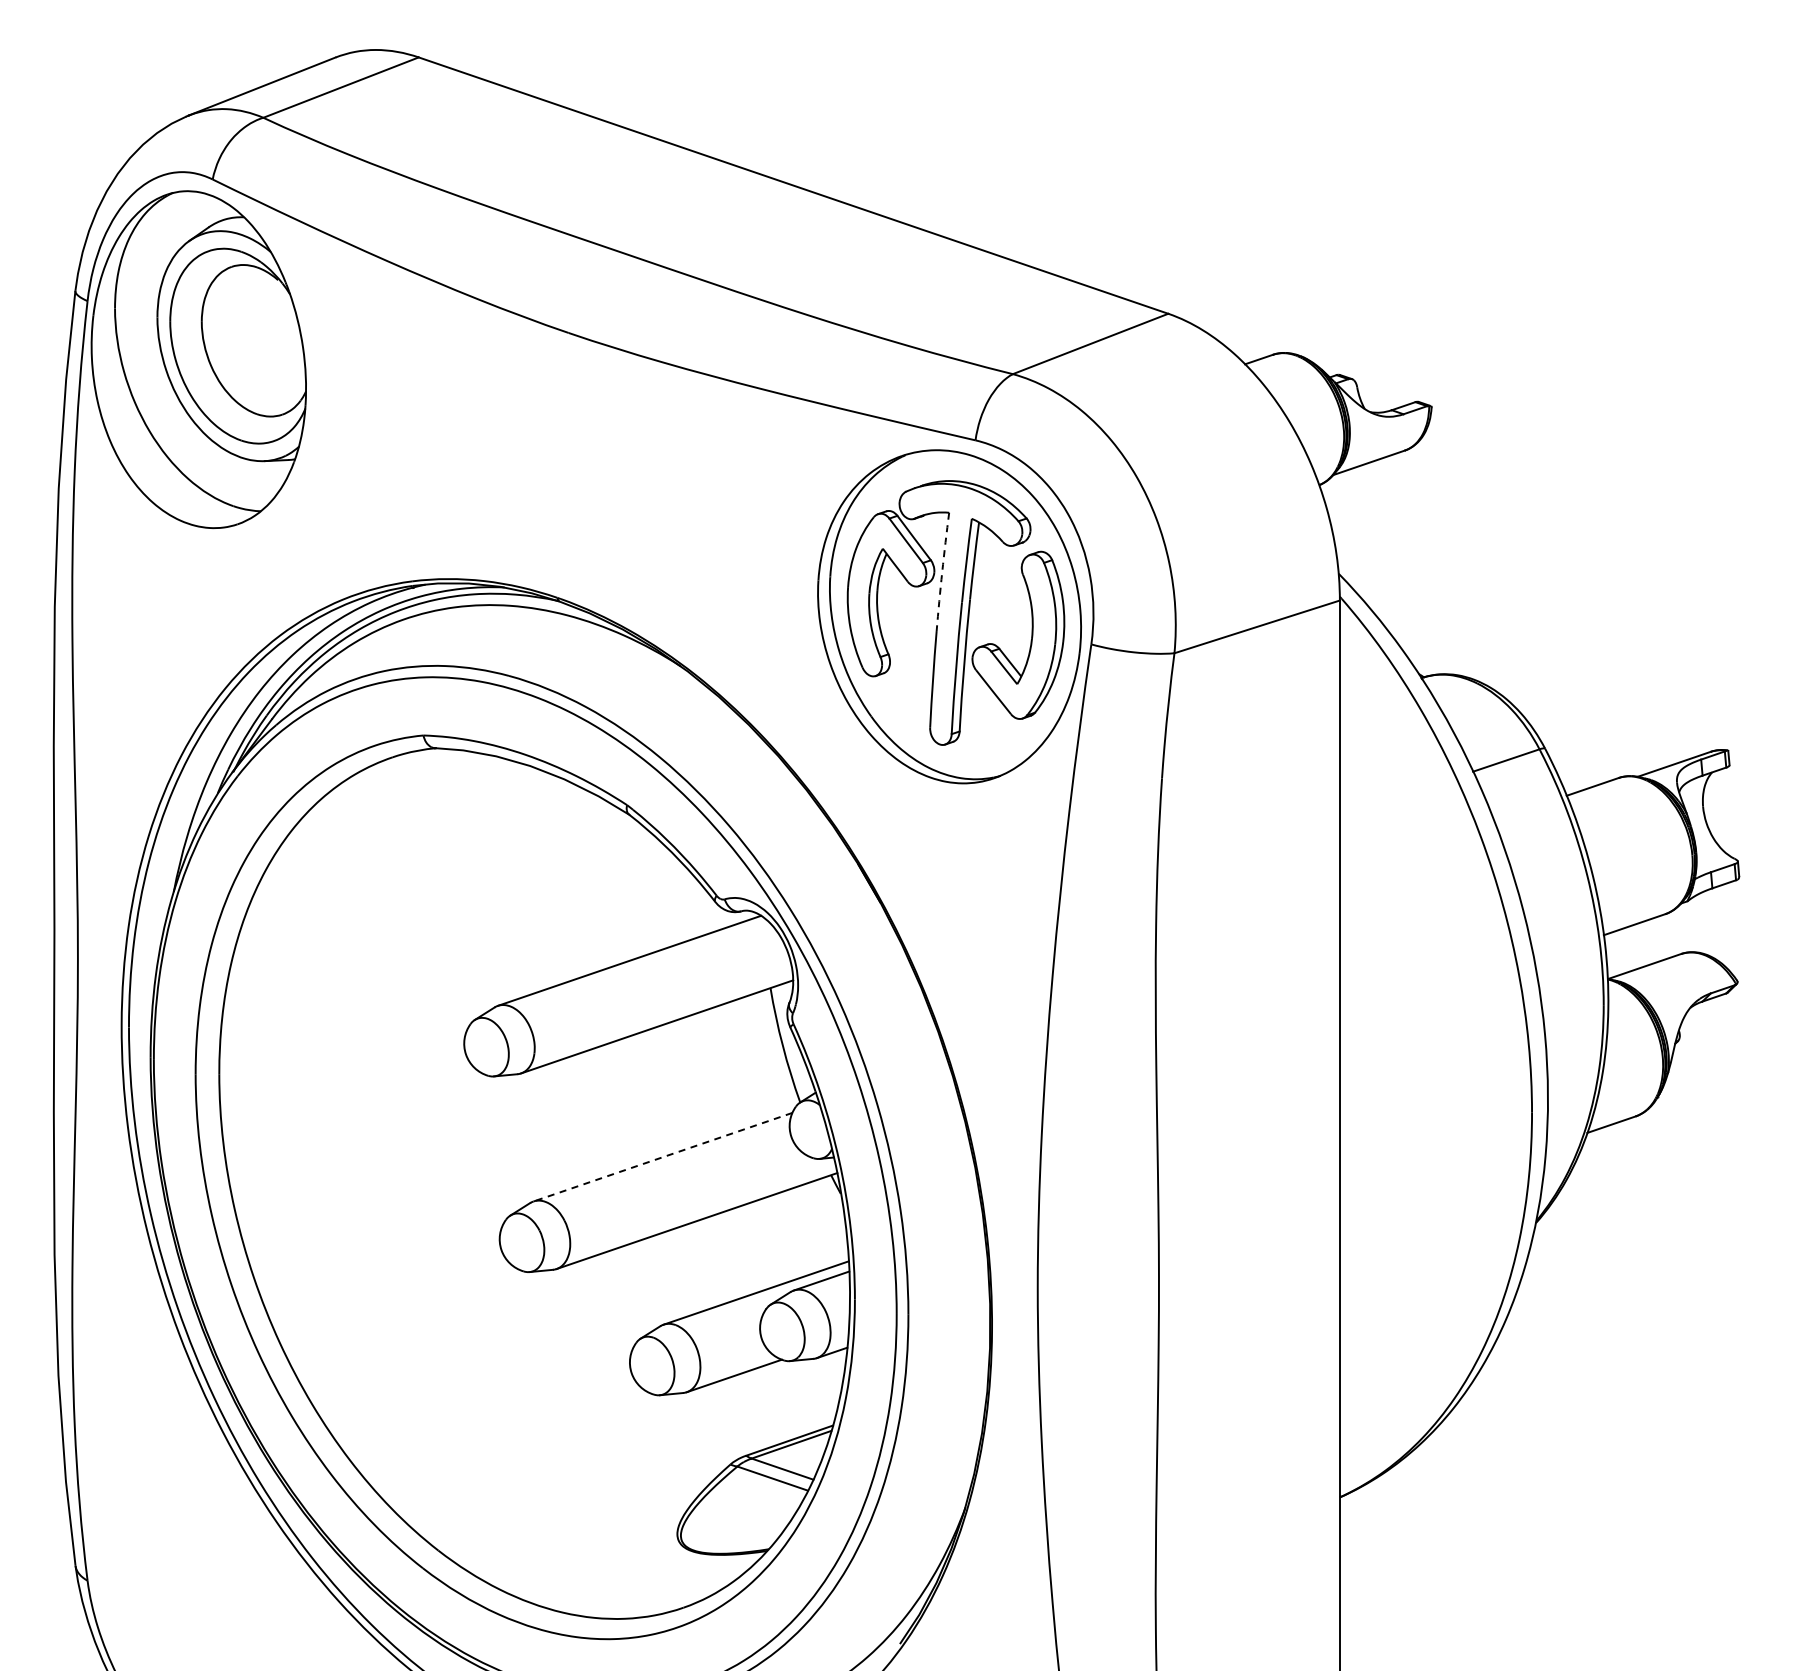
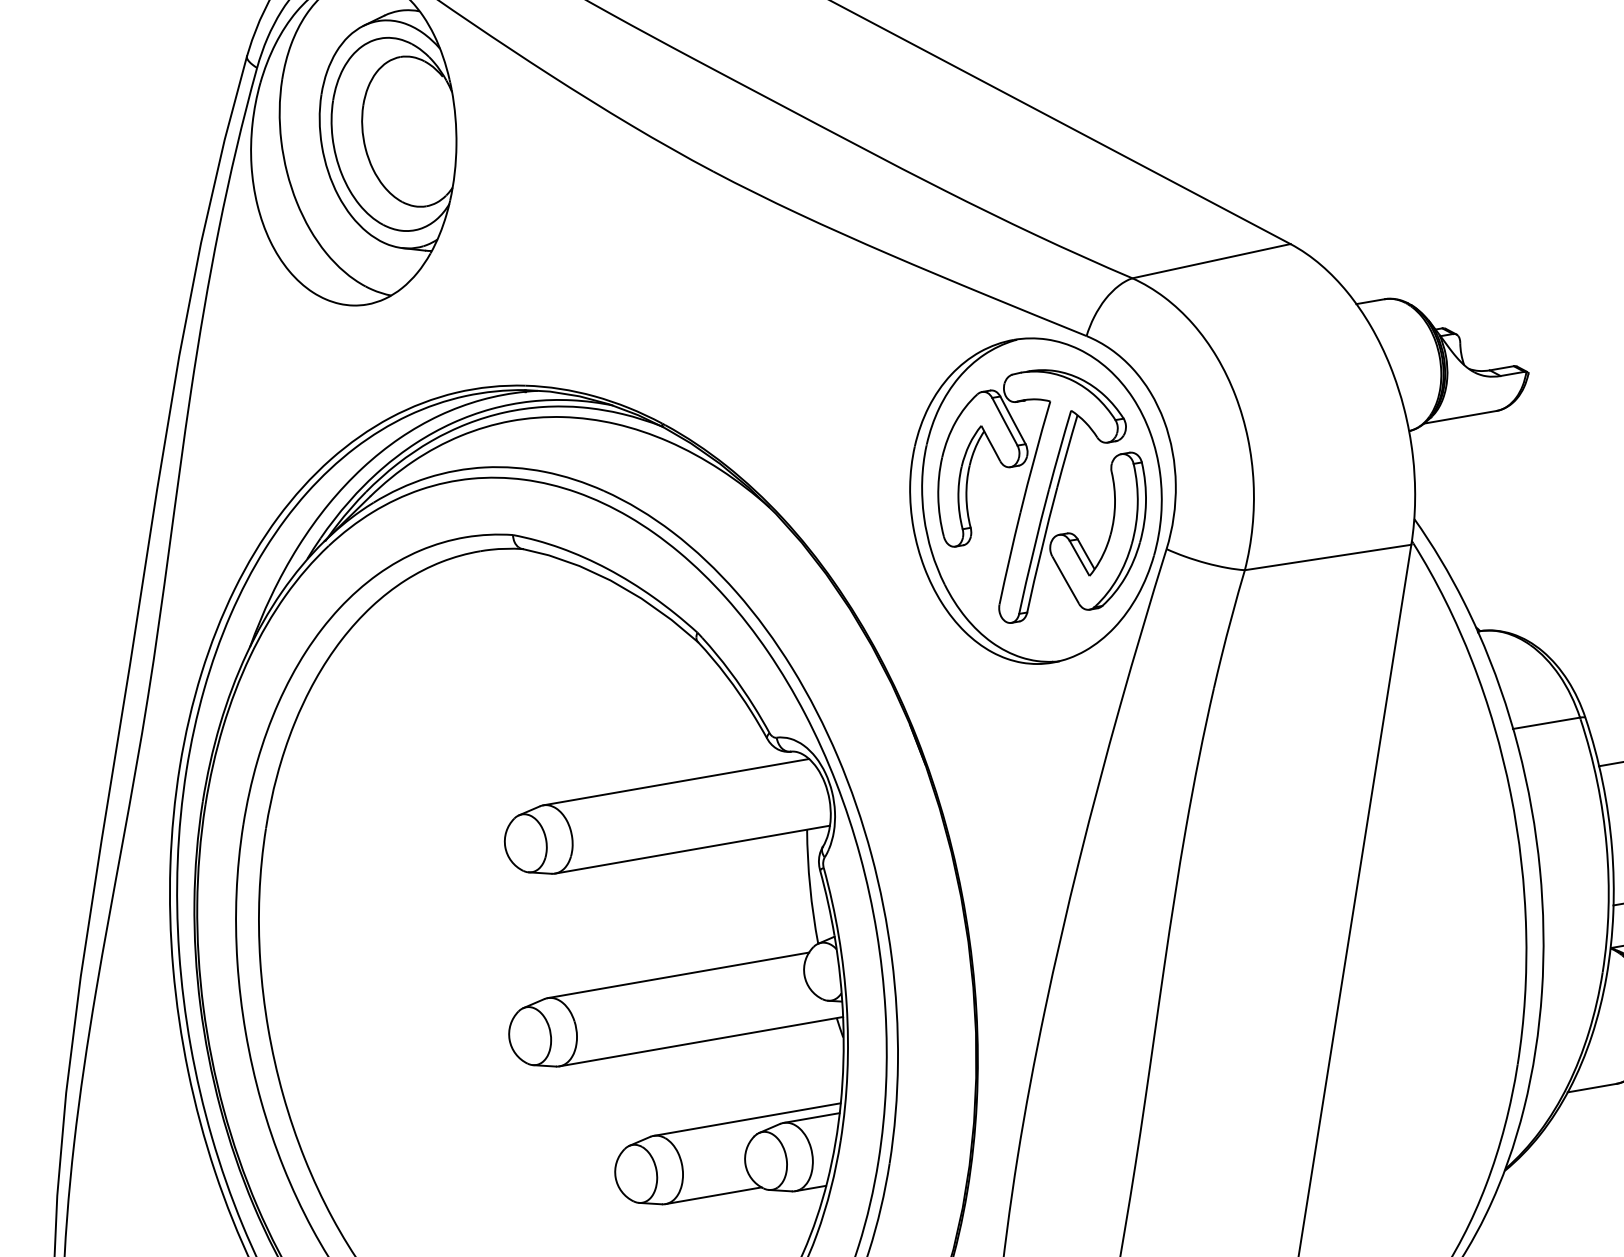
arc: (942, 571) -> (1035, 456), dashed -> solid
line: (662, 1157) -> (677, 975), dashed -> solid

